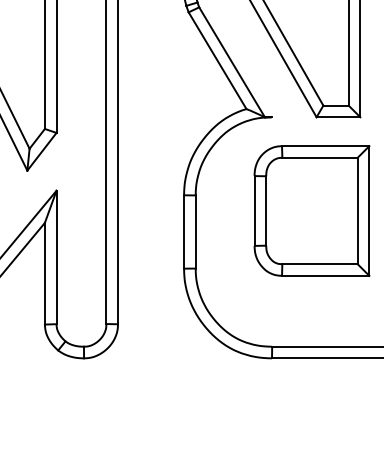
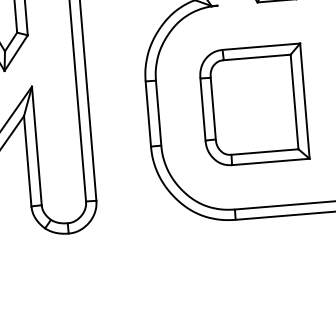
part: (311, 210) -> (253, 104), moved

